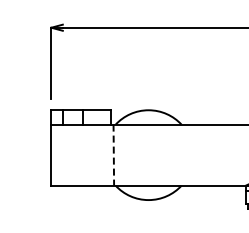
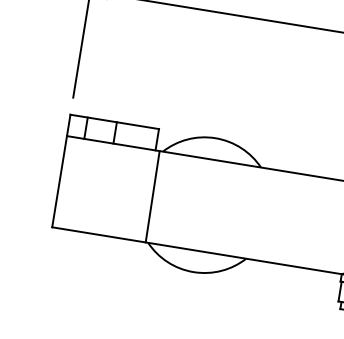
line: (113, 155) -> (152, 197), dashed -> solid

